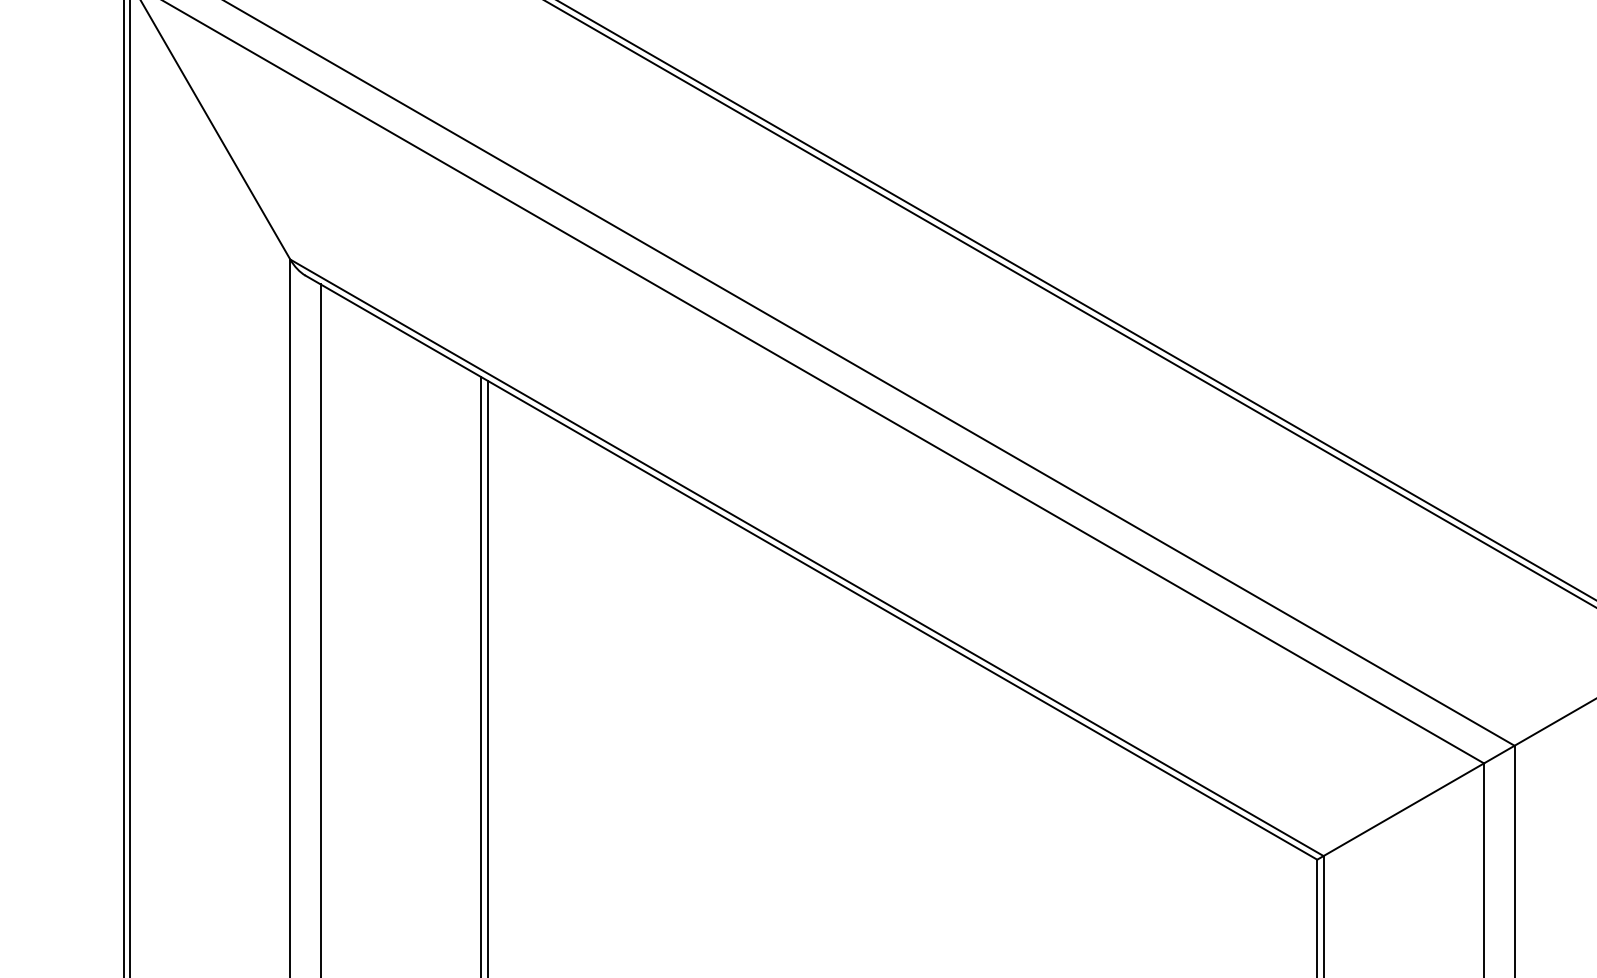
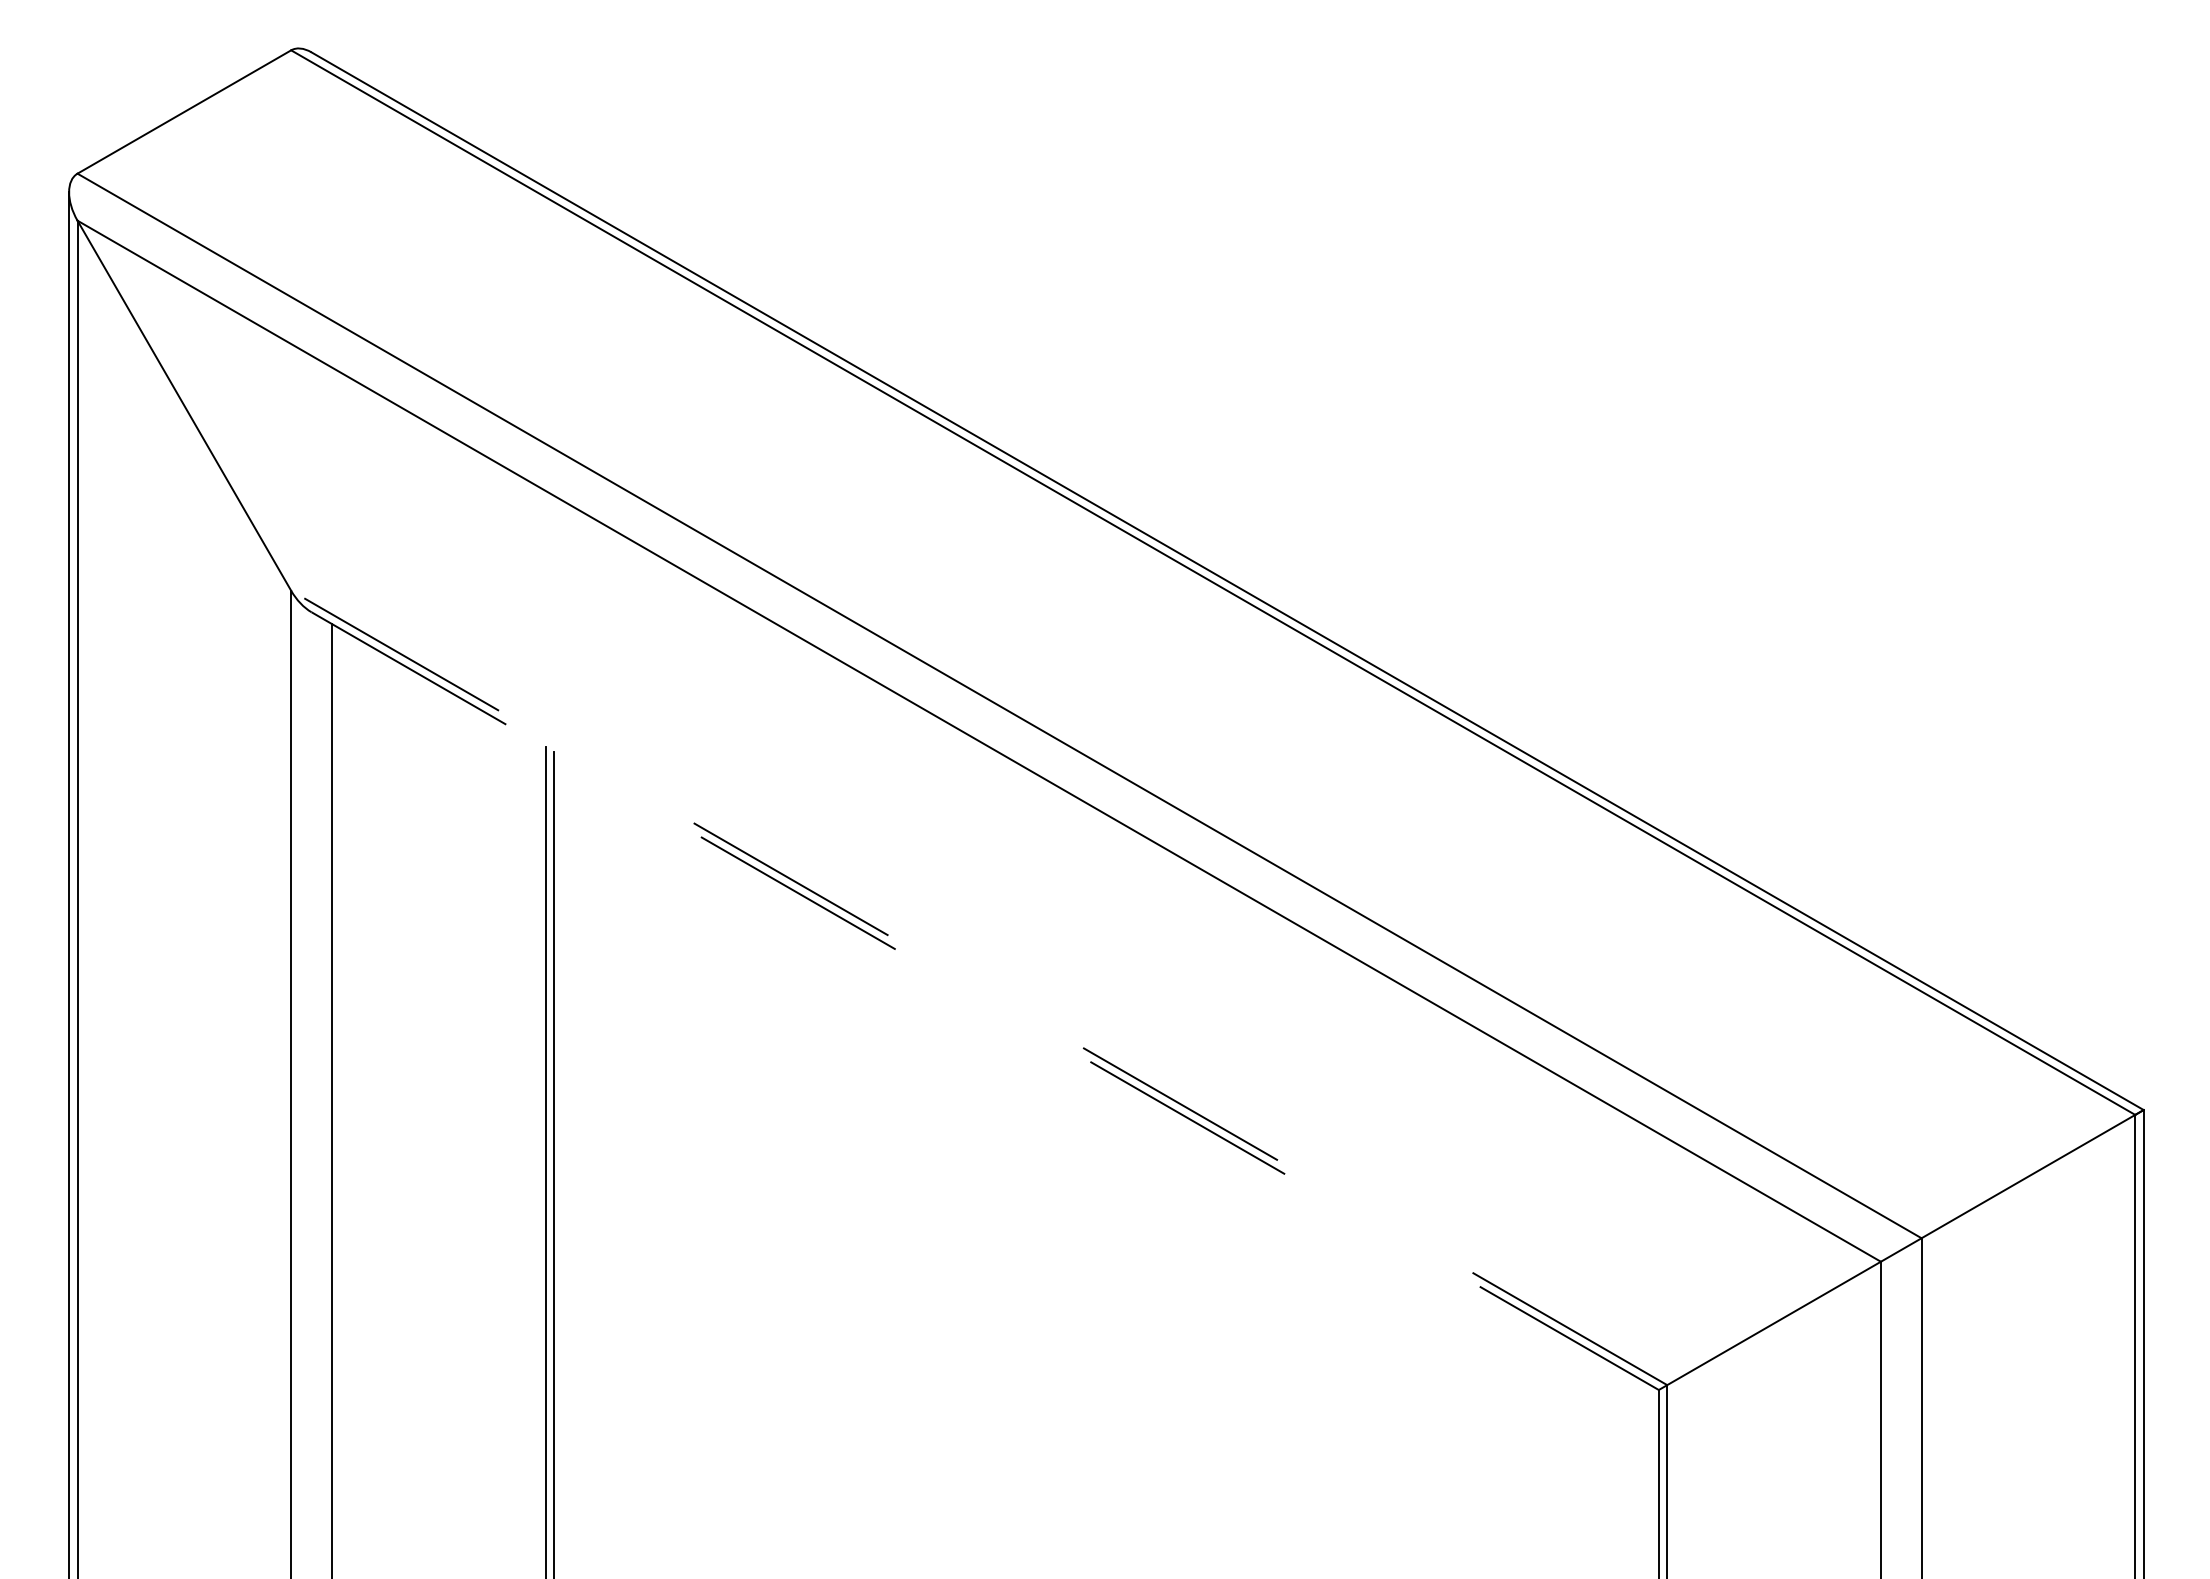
line: (806, 557) -> (978, 987), solid -> dashed
line: (811, 567) -> (985, 1001), solid -> dashed

